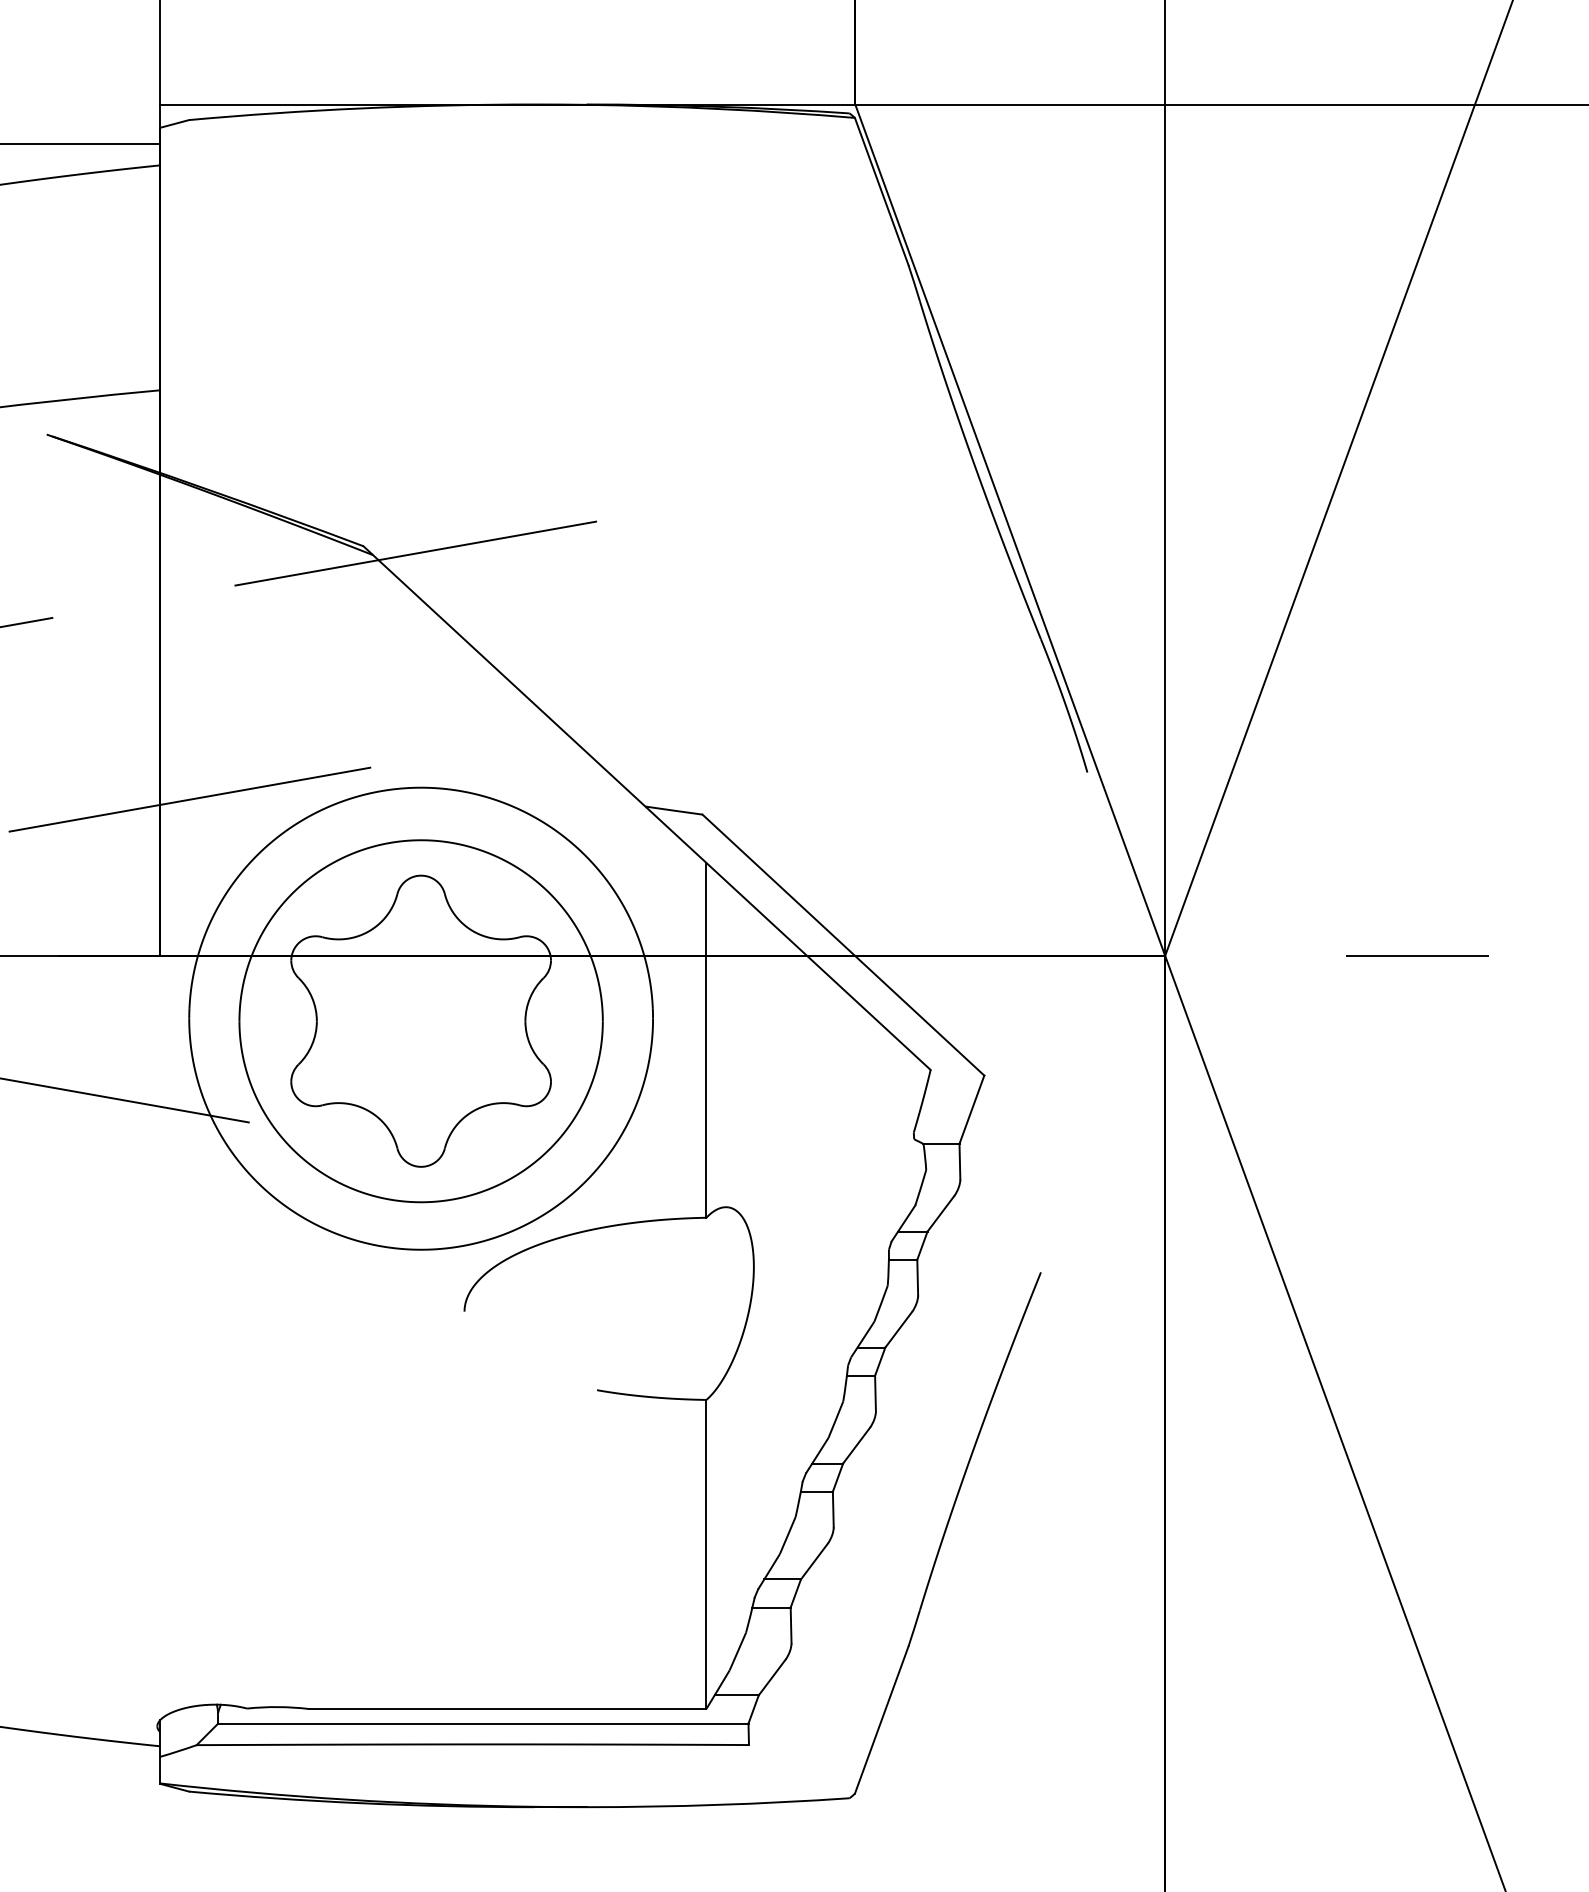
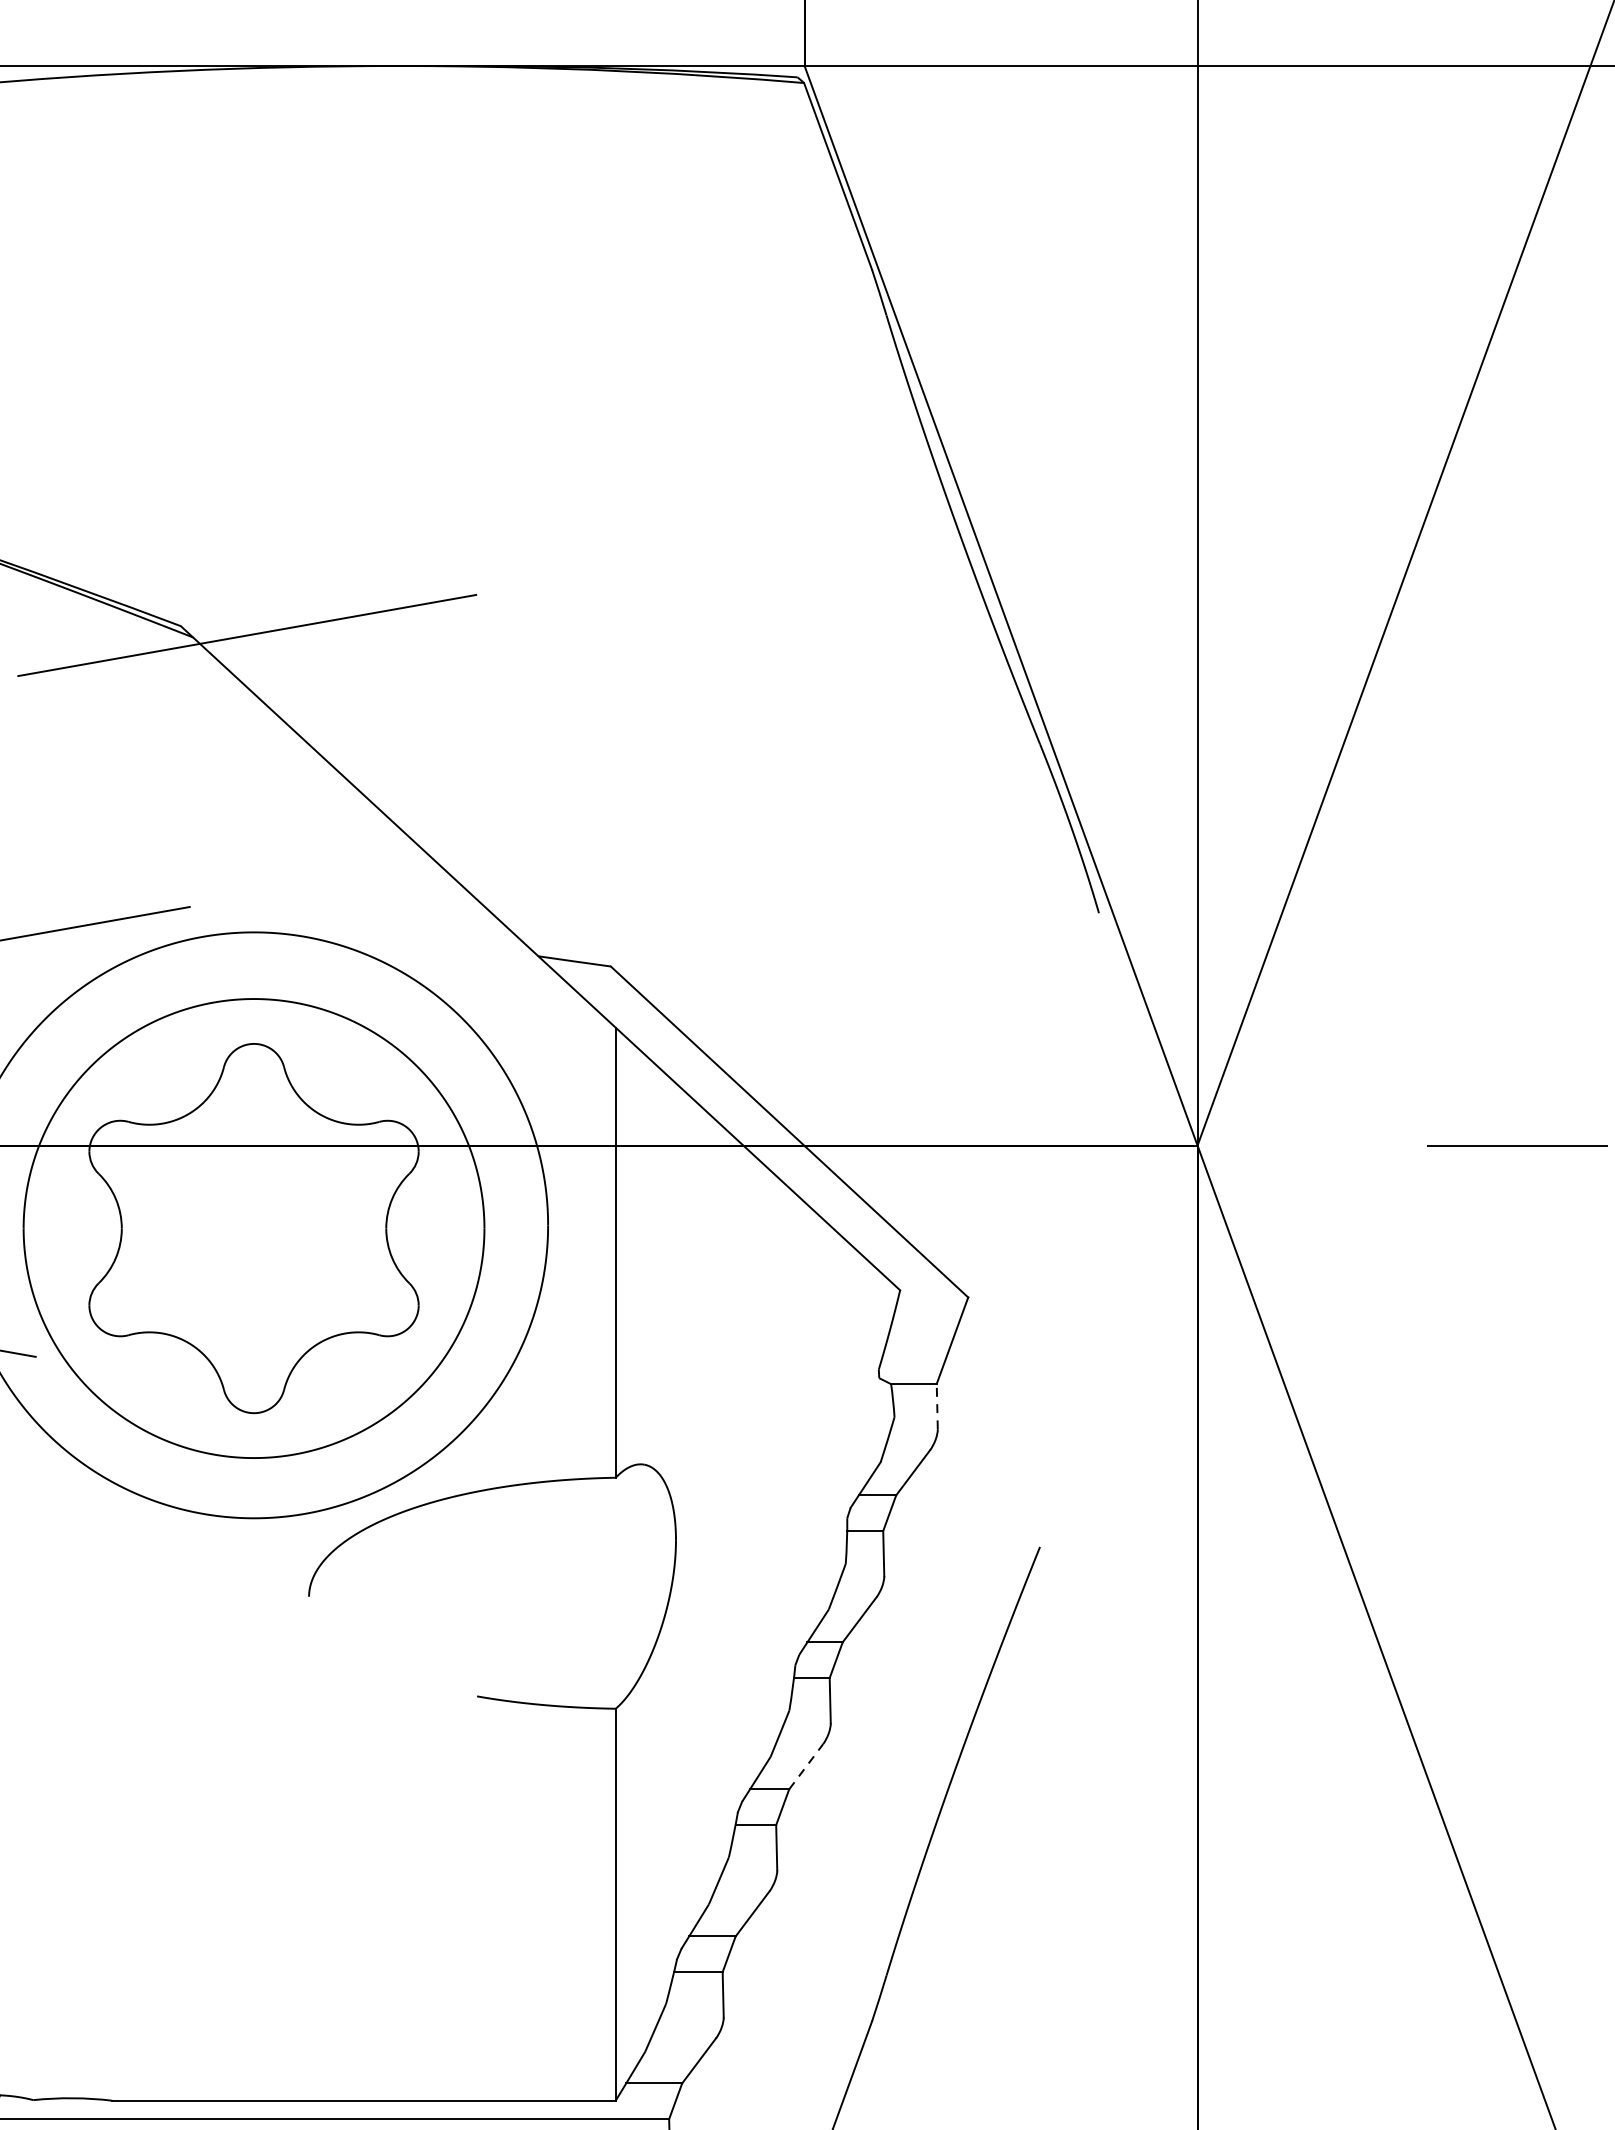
line: (959, 1161) -> (936, 1406), solid -> dashed
line: (856, 1445) -> (806, 1766), solid -> dashed

